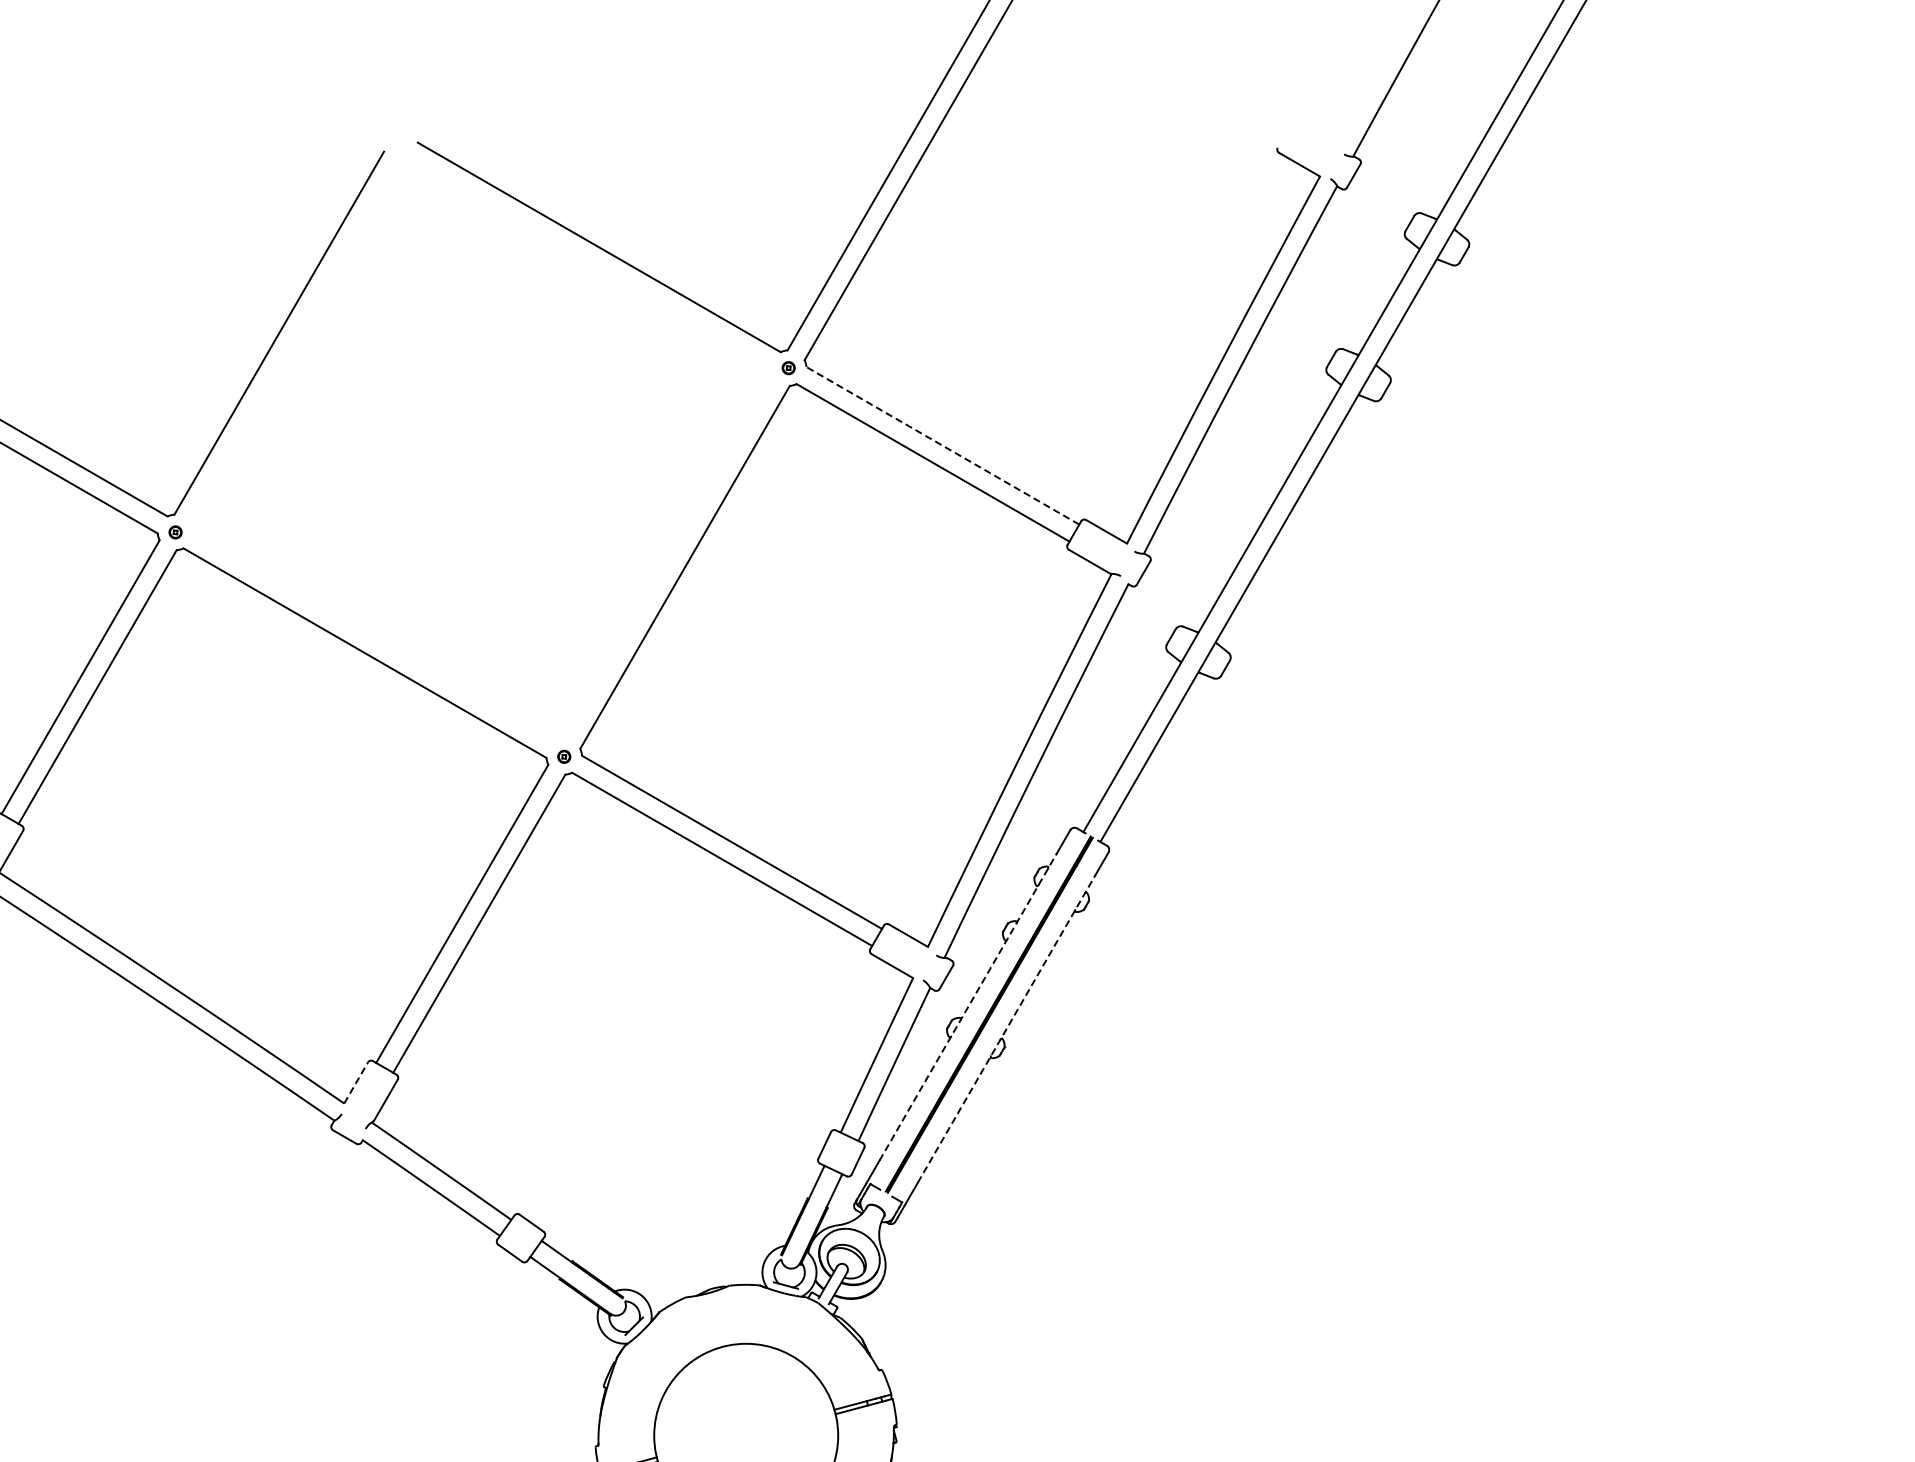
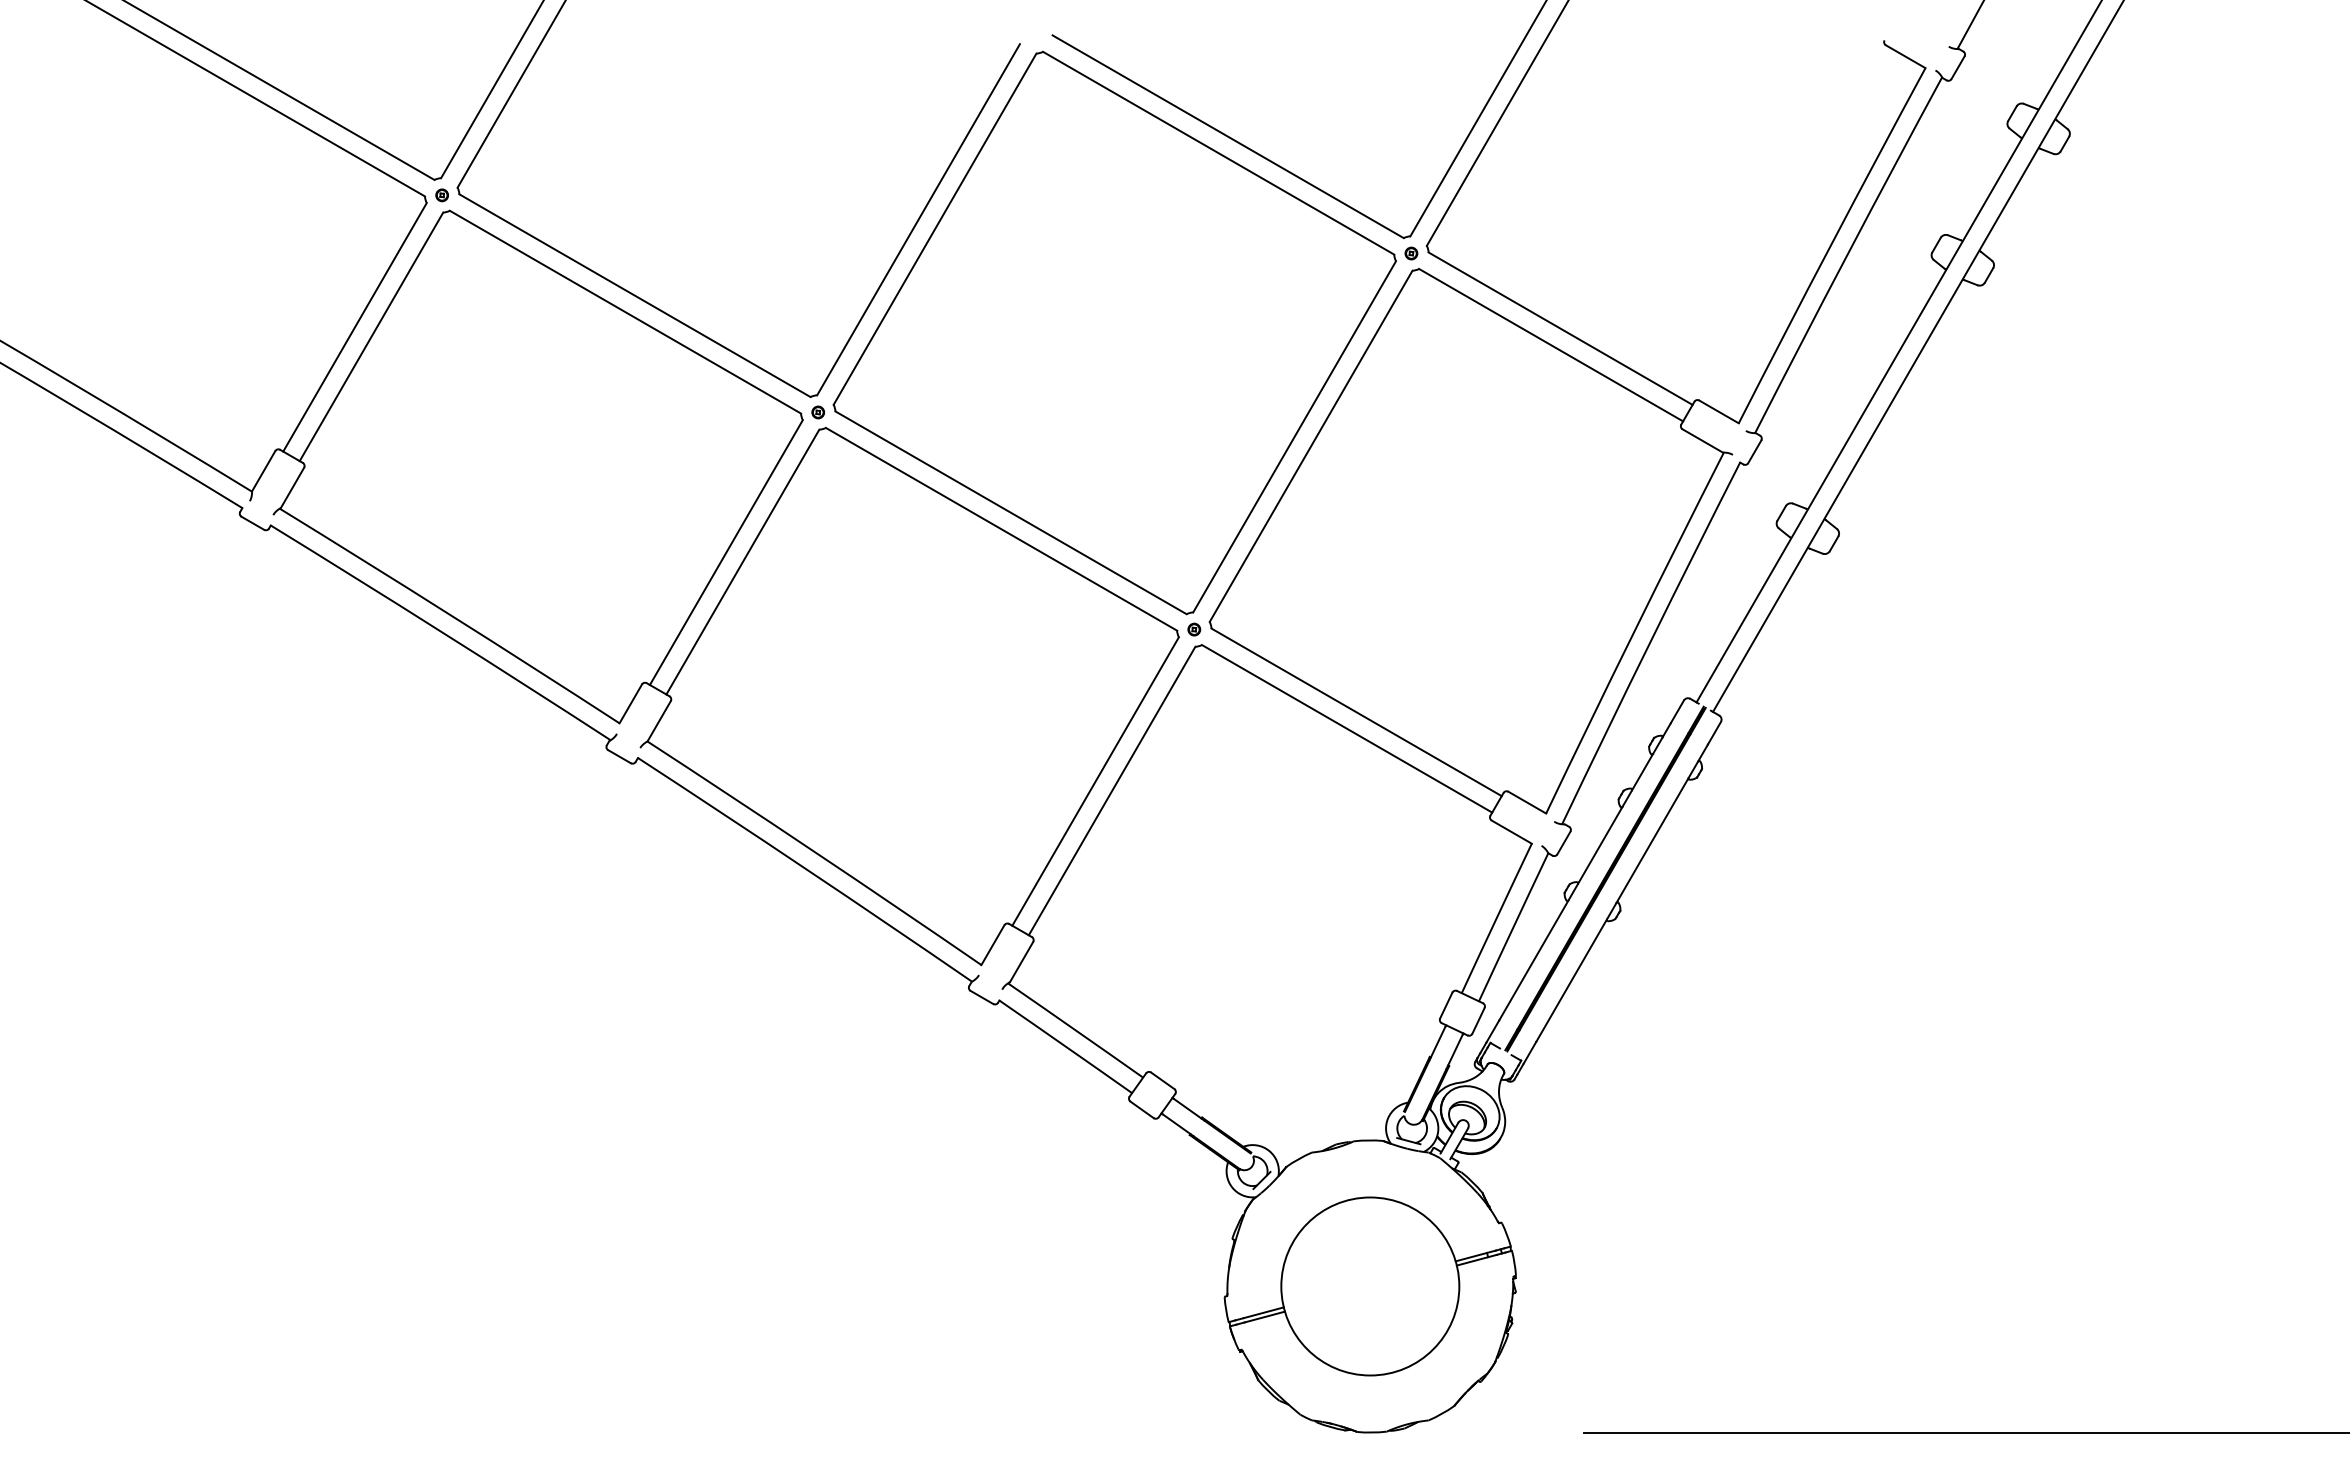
line: (942, 445) -> (1560, 328), dashed -> solid
part: (481, 449) -> (1114, 332), added
line: (968, 1006) -> (1585, 871), dashed -> solid
line: (1006, 1029) -> (1622, 893), dashed -> solid
line: (355, 1083) -> (992, 945), dashed -> solid

